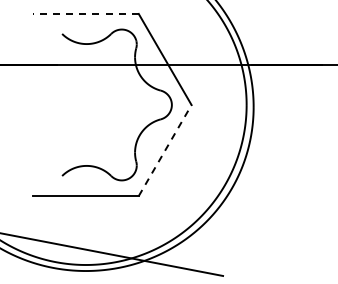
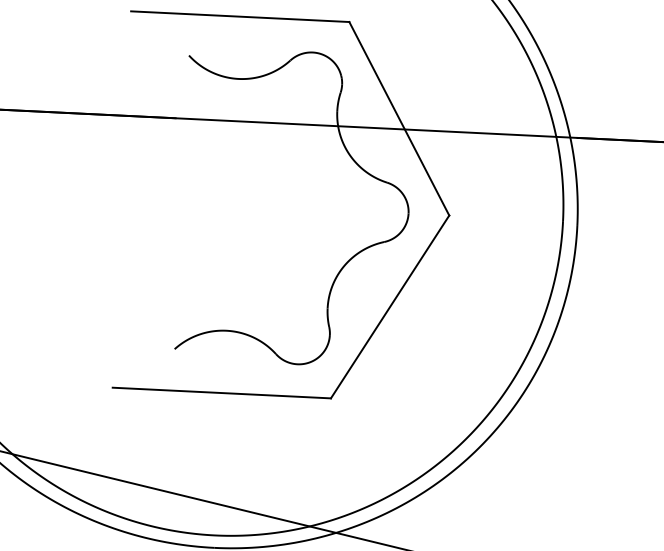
line: (85, 13) -> (239, 15), dashed -> solid
line: (165, 150) -> (390, 306), dashed -> solid

